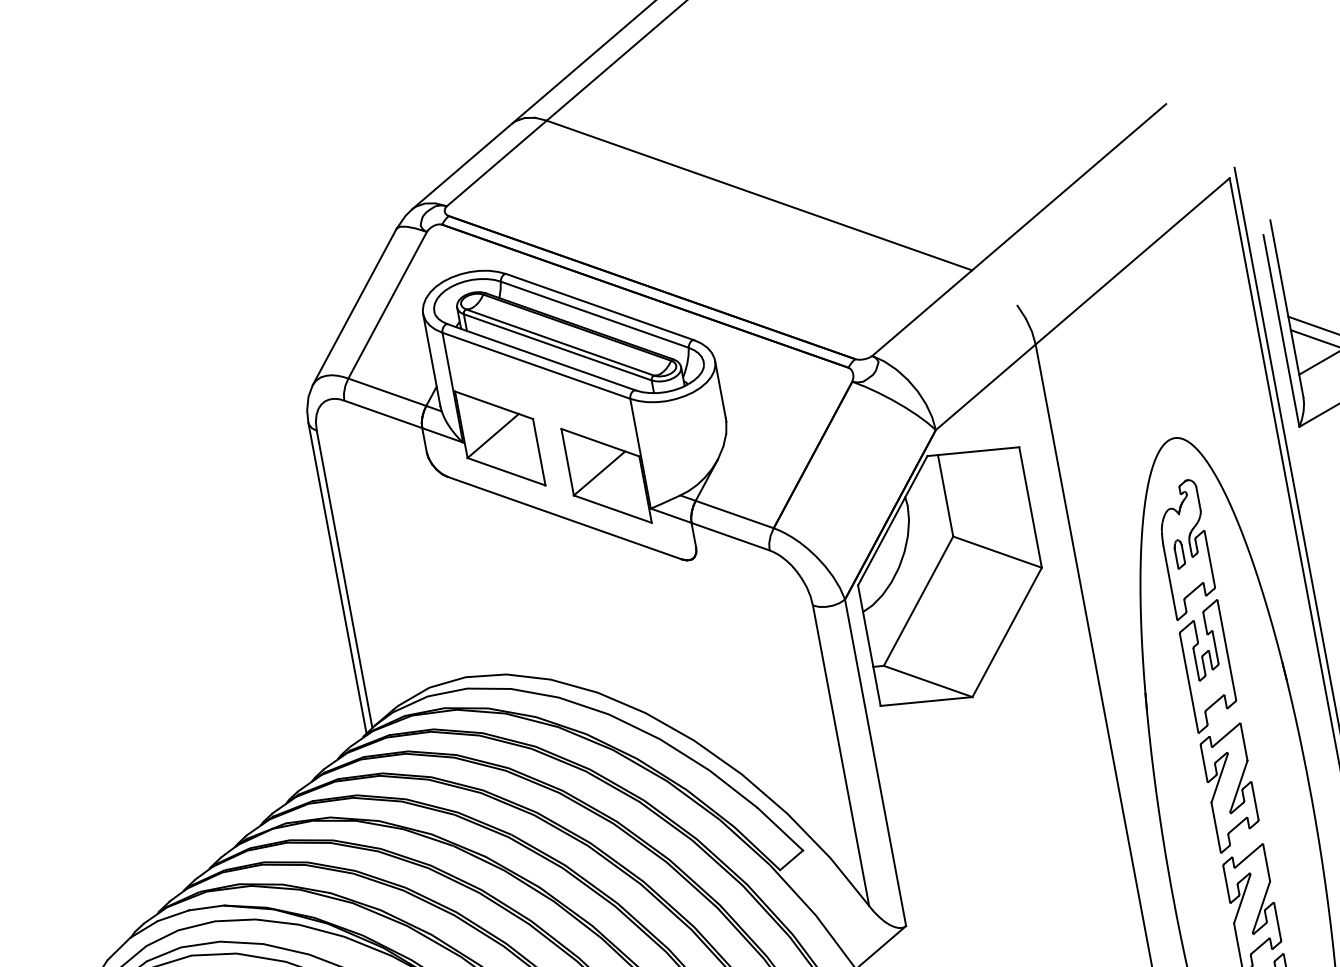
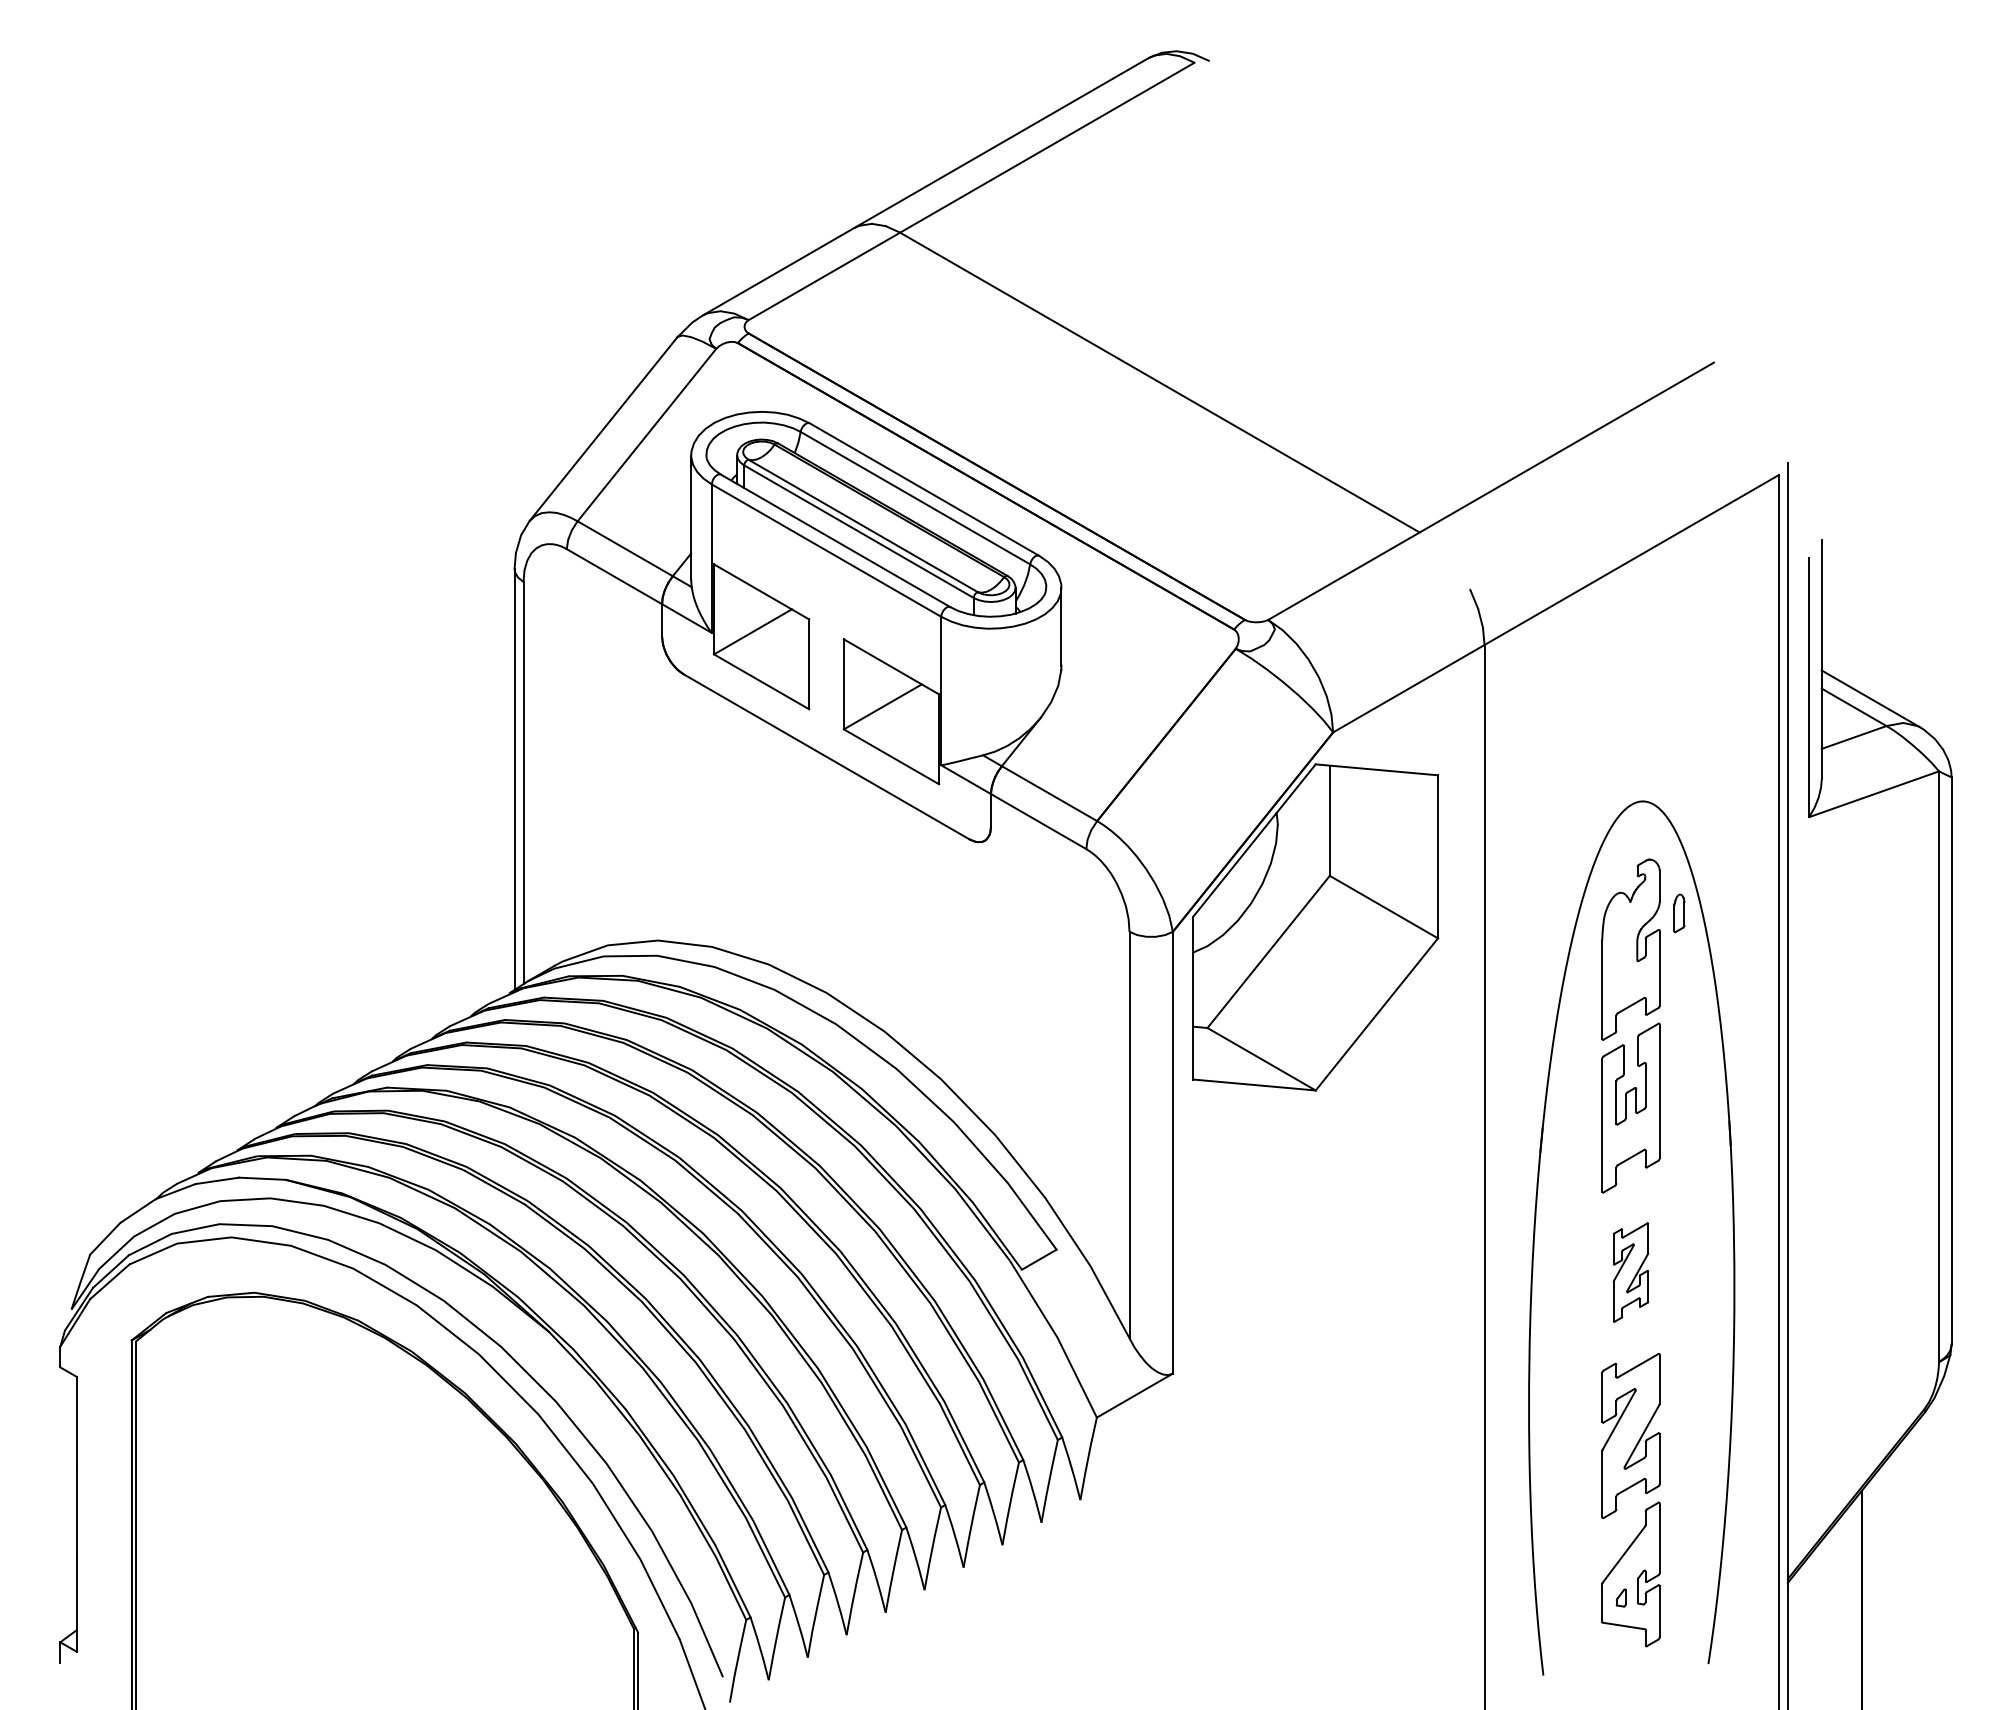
part: (1179, 554) -> (1679, 913), moved
part: (1230, 788) -> (1630, 1272), size x0.6

